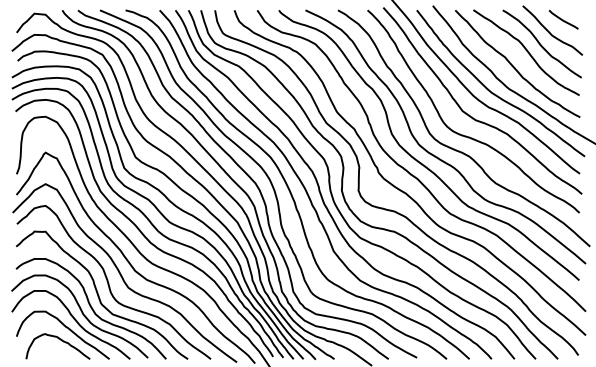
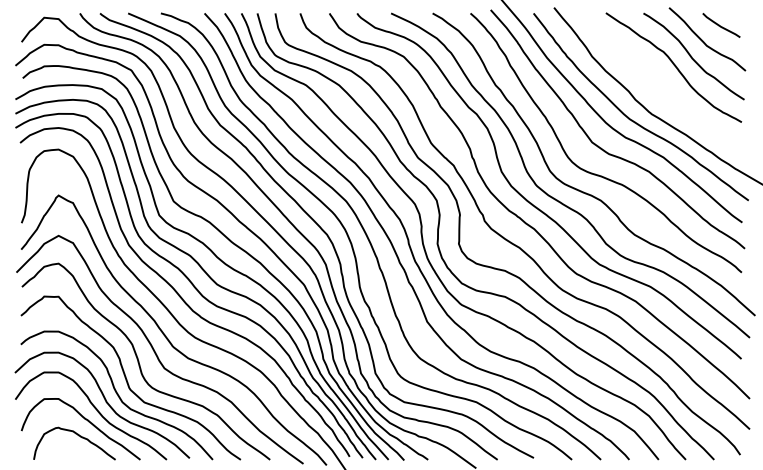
curve: (514, 66) -> (658, 85), removed

